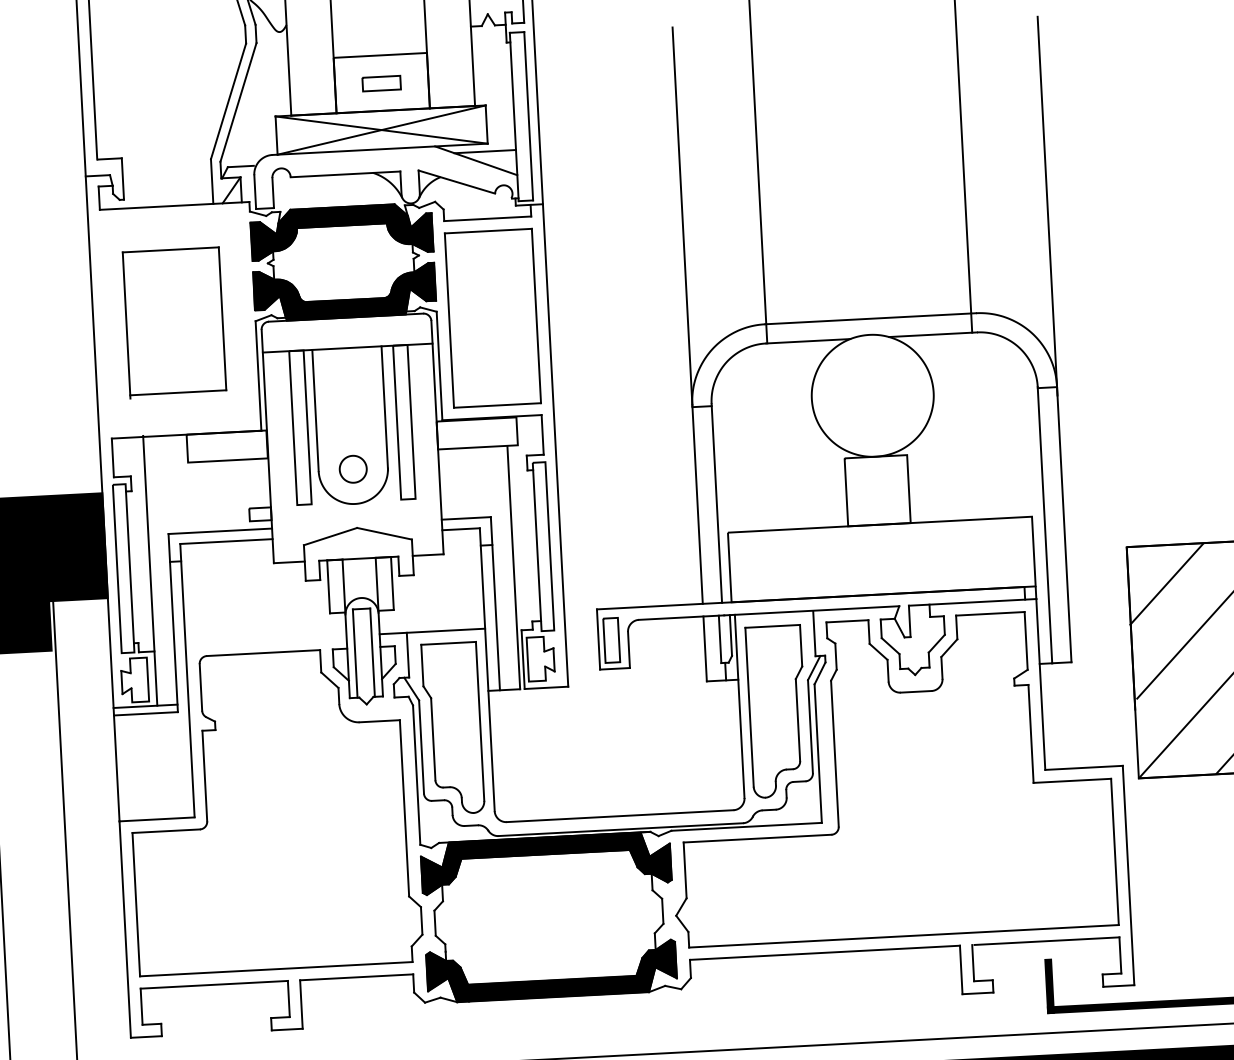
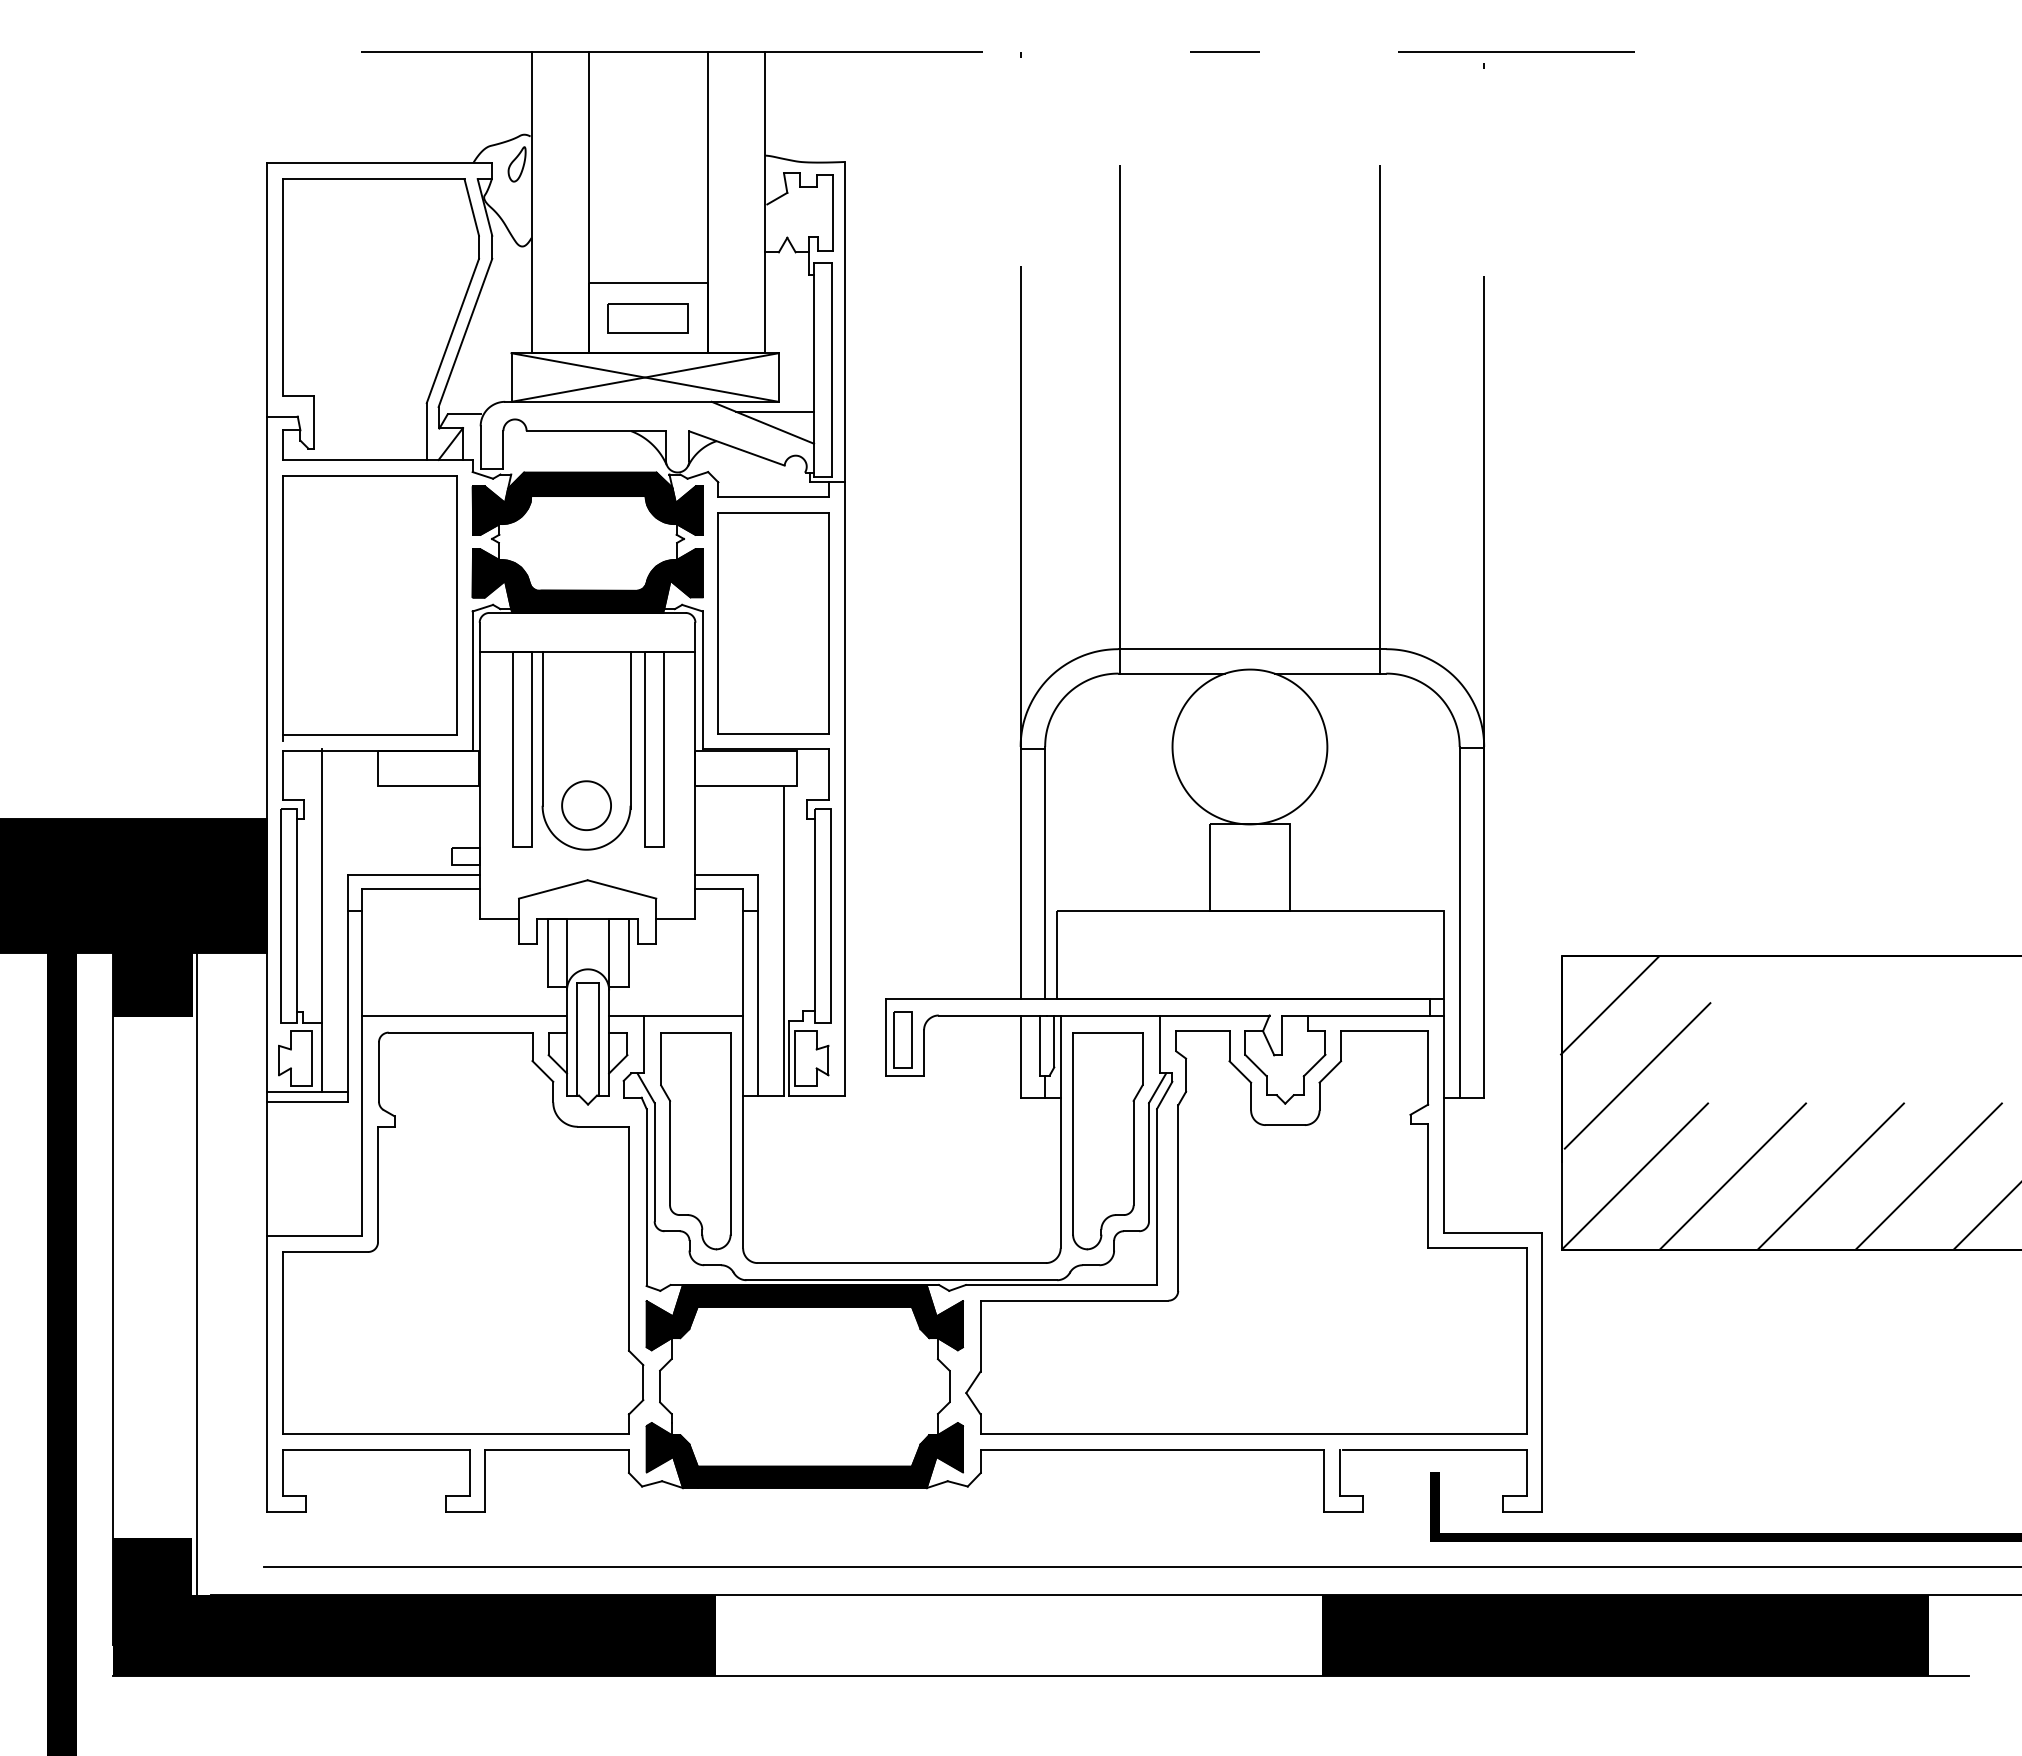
part: (381, 83) -> (647, 318), size x1.67
part: (174, 323) -> (369, 608), size x1.43
part: (353, 469) -> (586, 805), size x1.43
line: (265, 640) -> (464, 1016), added

